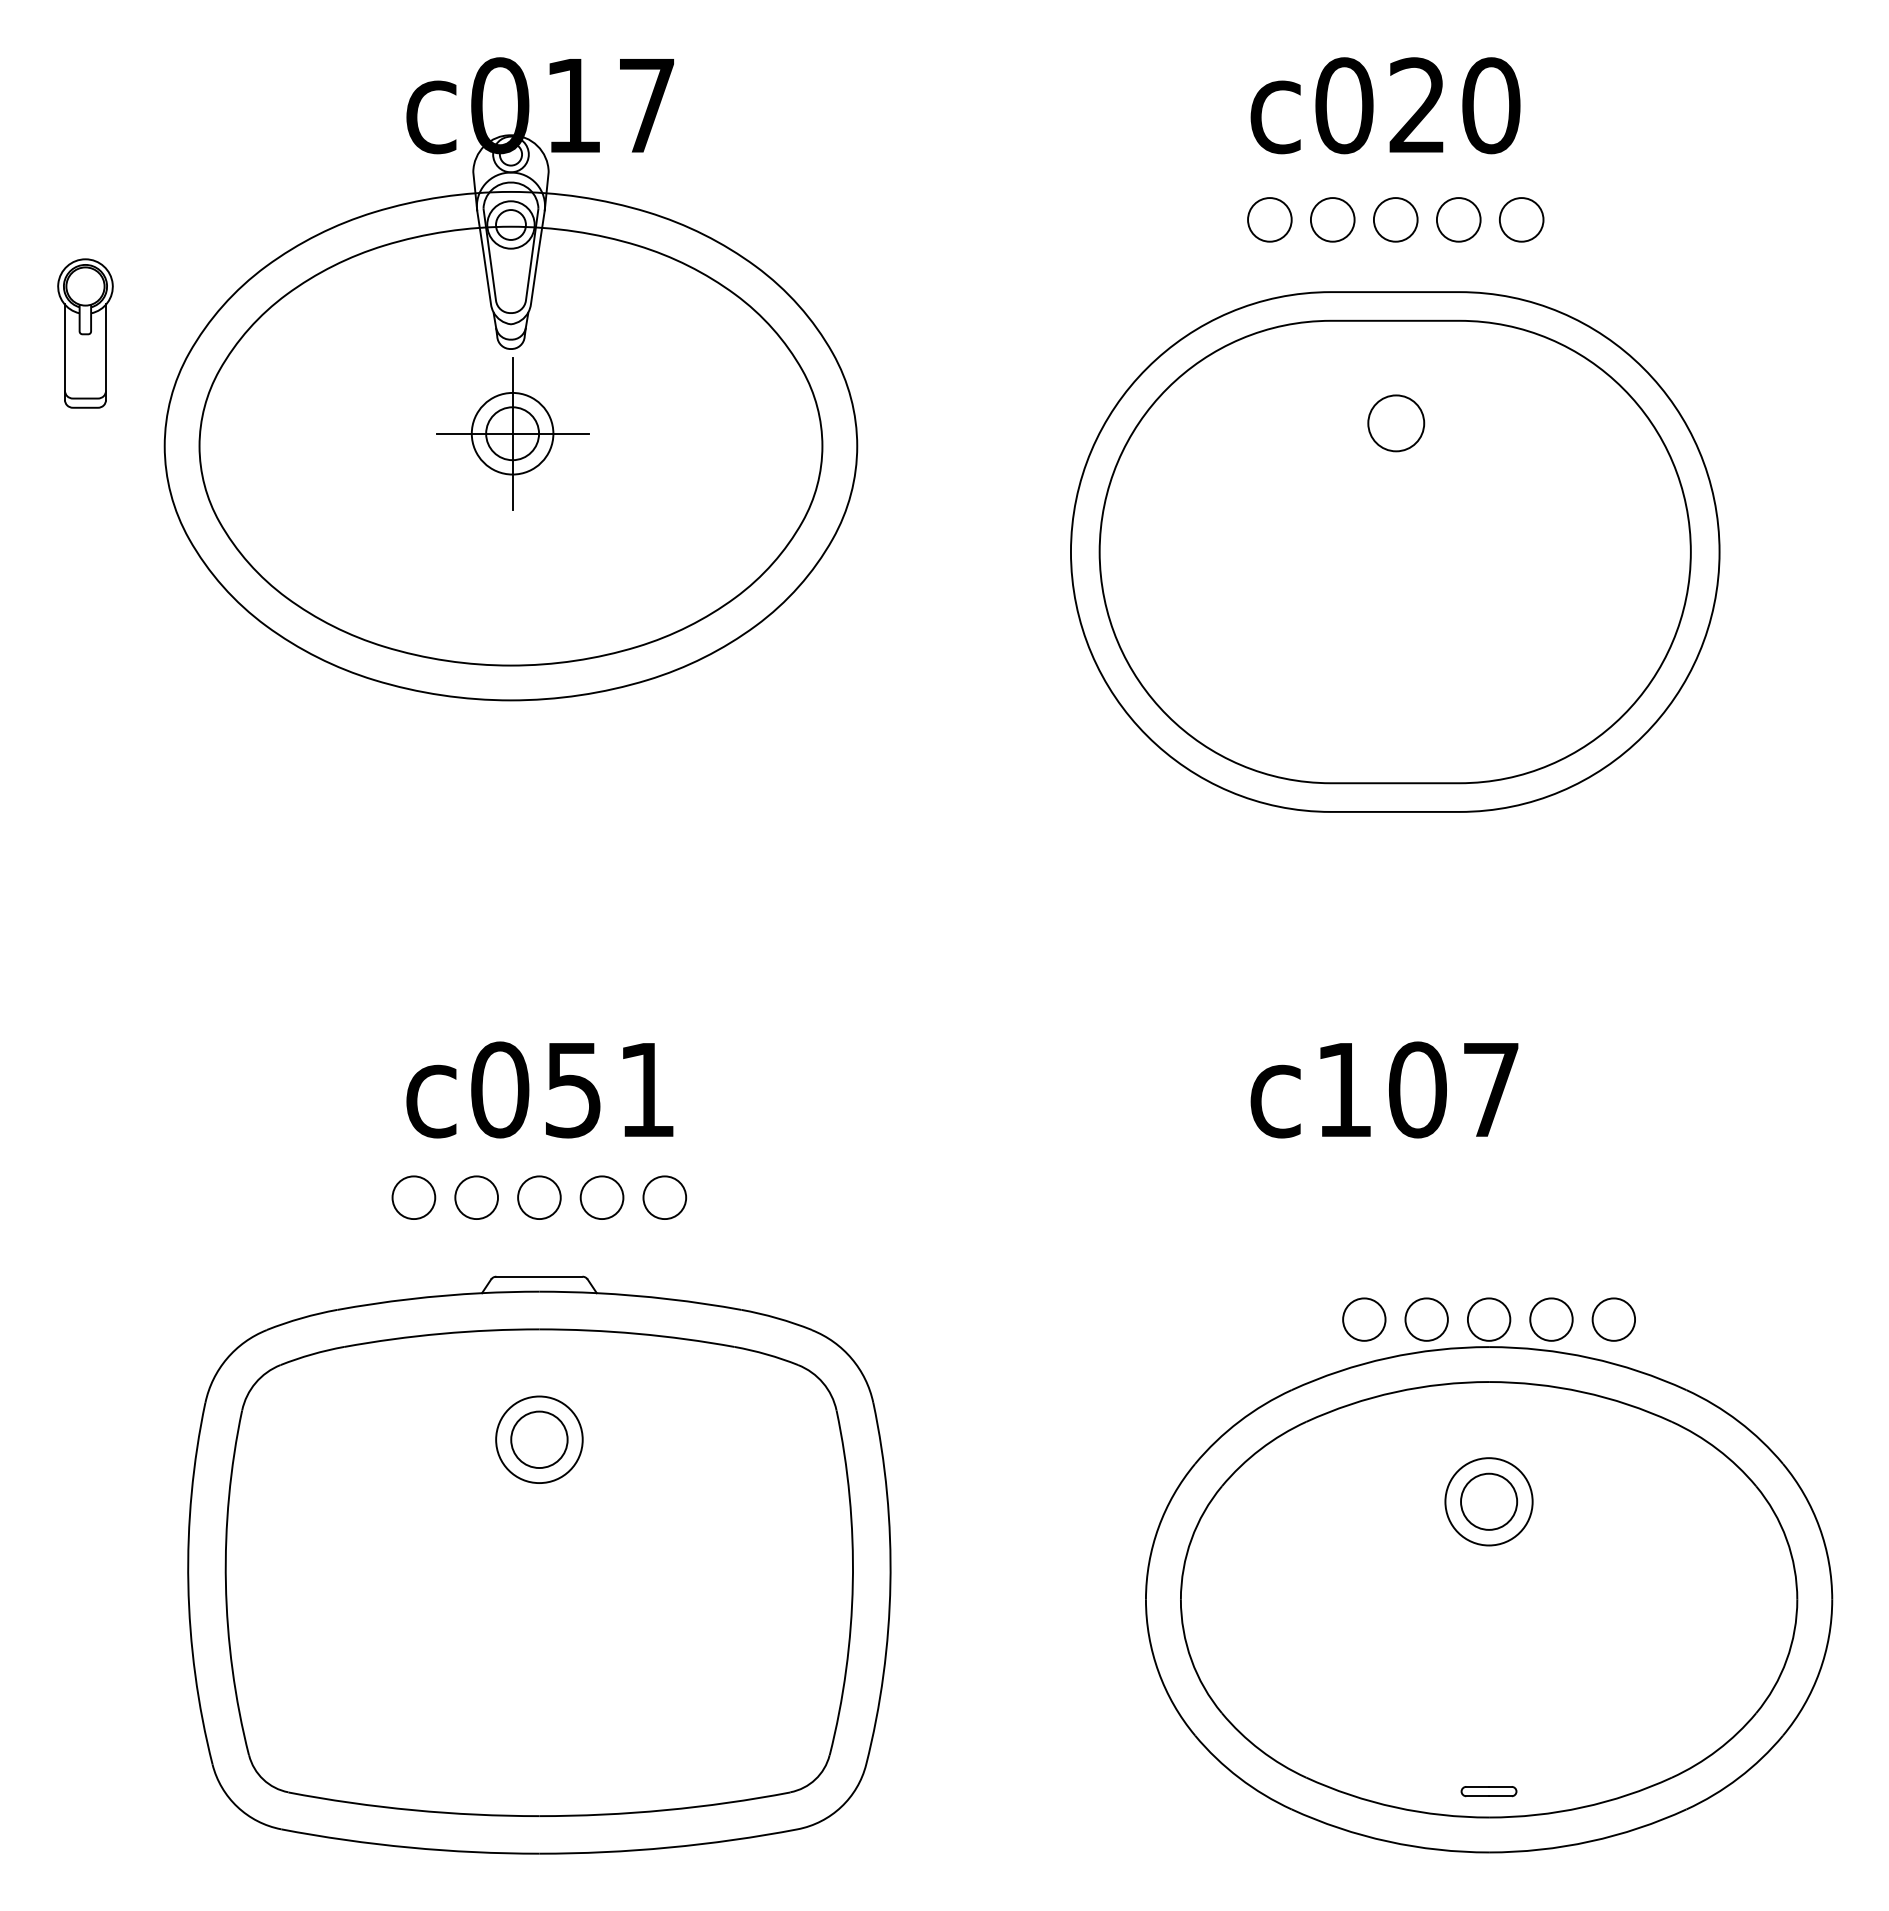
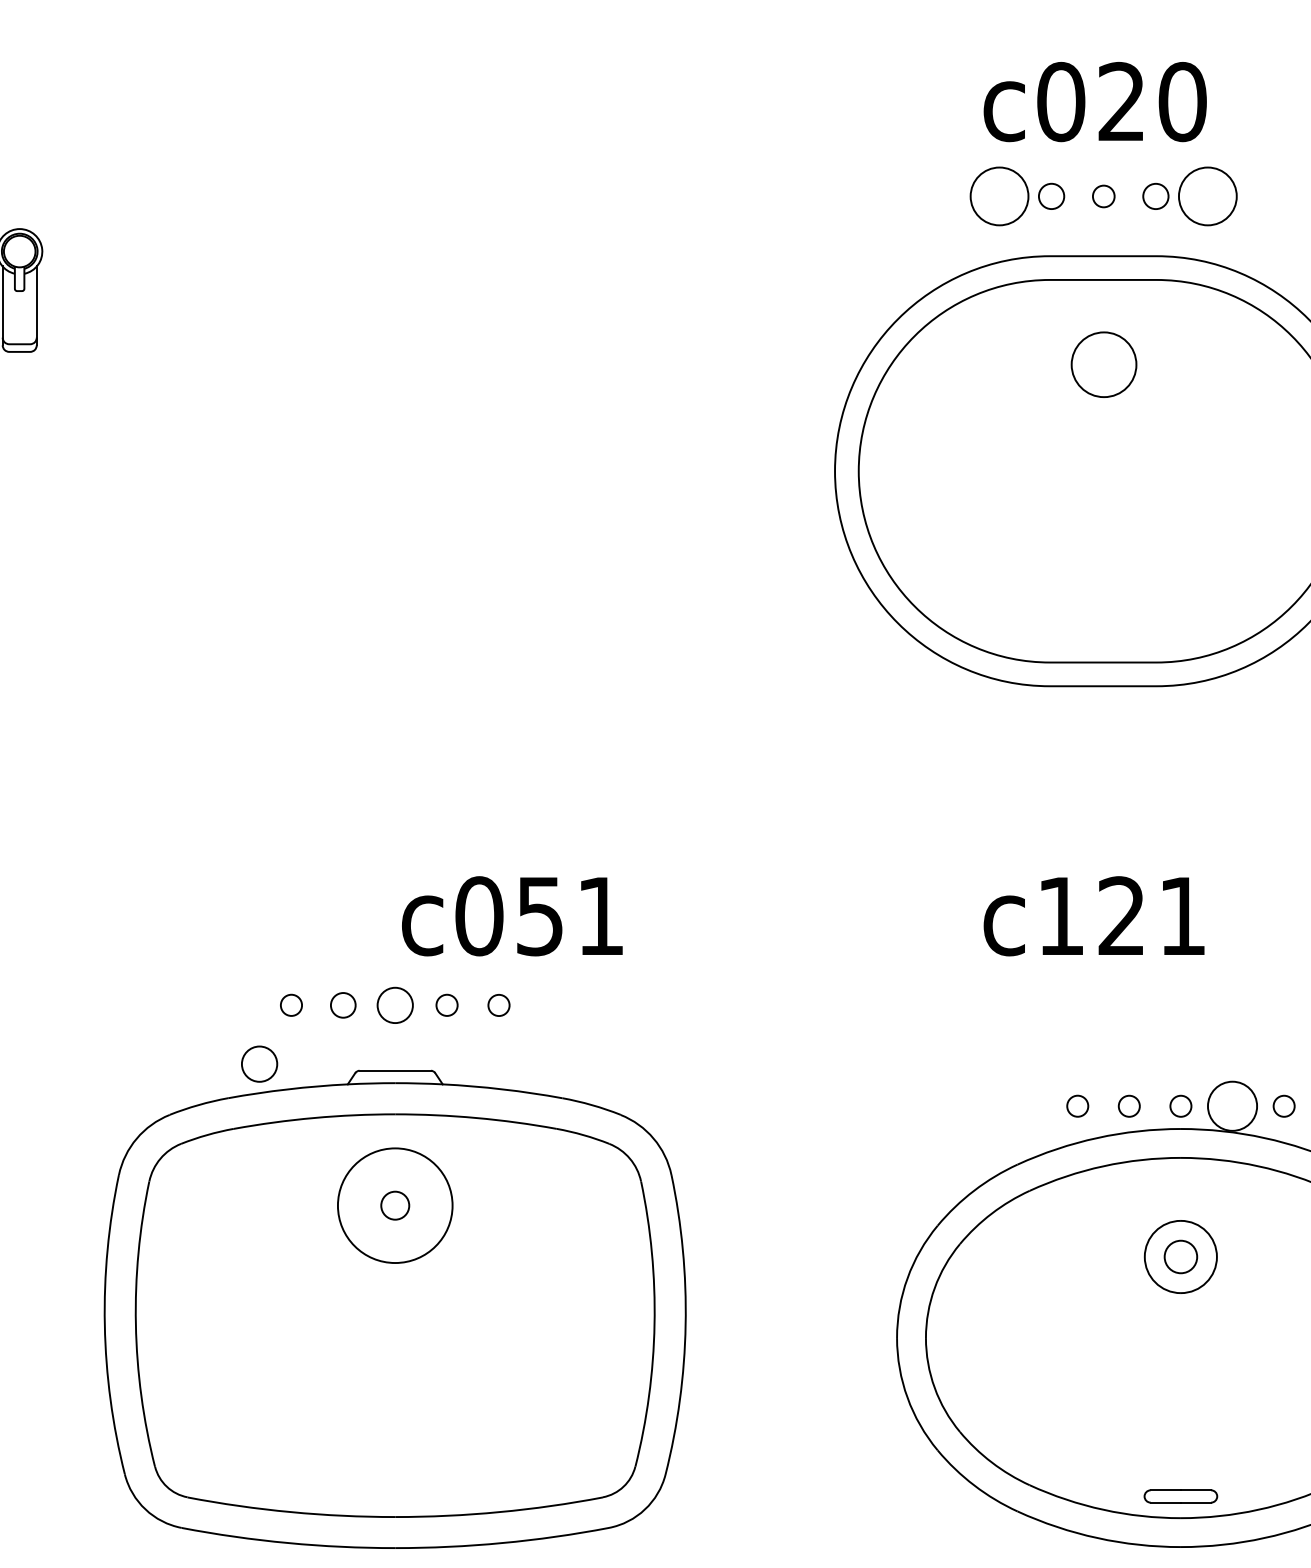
circle: (1269, 219) -> (999, 196), size x1.6
circle: (1332, 219) -> (1051, 196), size x0.7
circle: (1395, 219) -> (1103, 196), size x0.6
circle: (1458, 219) -> (1155, 196), size x0.7
circle: (1521, 219) -> (1207, 196), size x1.6
part: (510, 379) -> (371, 328), removed
circle: (1396, 423) -> (1104, 364), size x1.4
text: (539, 1089) -> (511, 915), moved
text: (1453, 1089) -> (1151, 915), c107 -> c121
circle: (413, 1197) -> (291, 1005), size x0.6
circle: (476, 1197) -> (343, 1005), size x0.7
circle: (601, 1197) -> (446, 1005), size x0.6
circle: (664, 1197) -> (498, 1005), size x0.6
circle: (375, 1268) -> (259, 1063), added
circle: (1364, 1319) -> (1077, 1106), size x0.6
circle: (1426, 1319) -> (1129, 1106), size x0.6
circle: (1488, 1319) -> (1180, 1106), size x0.6
circle: (1551, 1319) -> (1232, 1106), size x1.4
circle: (1613, 1319) -> (1283, 1106), size x0.6
circle: (539, 1439) -> (395, 1205), size x0.6
circle: (539, 1439) -> (395, 1205), size x1.6
circle: (1489, 1501) -> (1181, 1256), size x0.7
part: (1488, 1791) -> (1180, 1496), size x1.6

